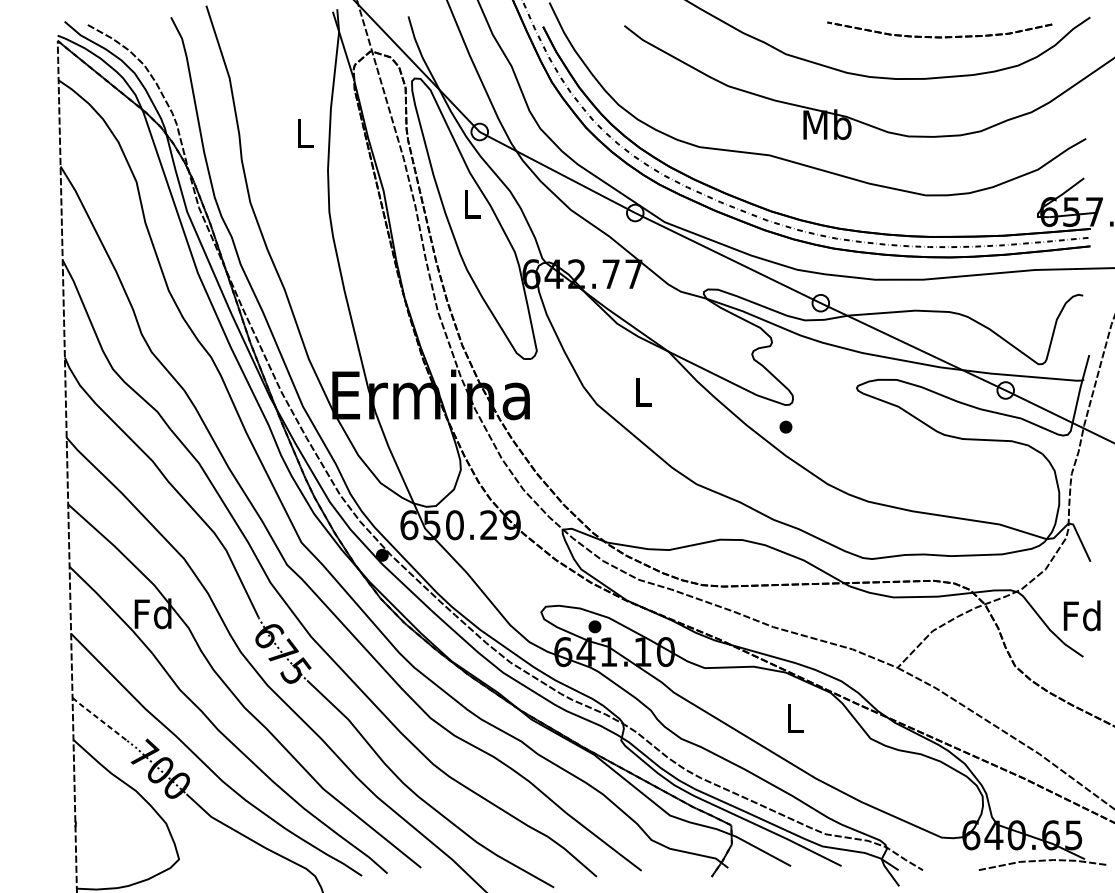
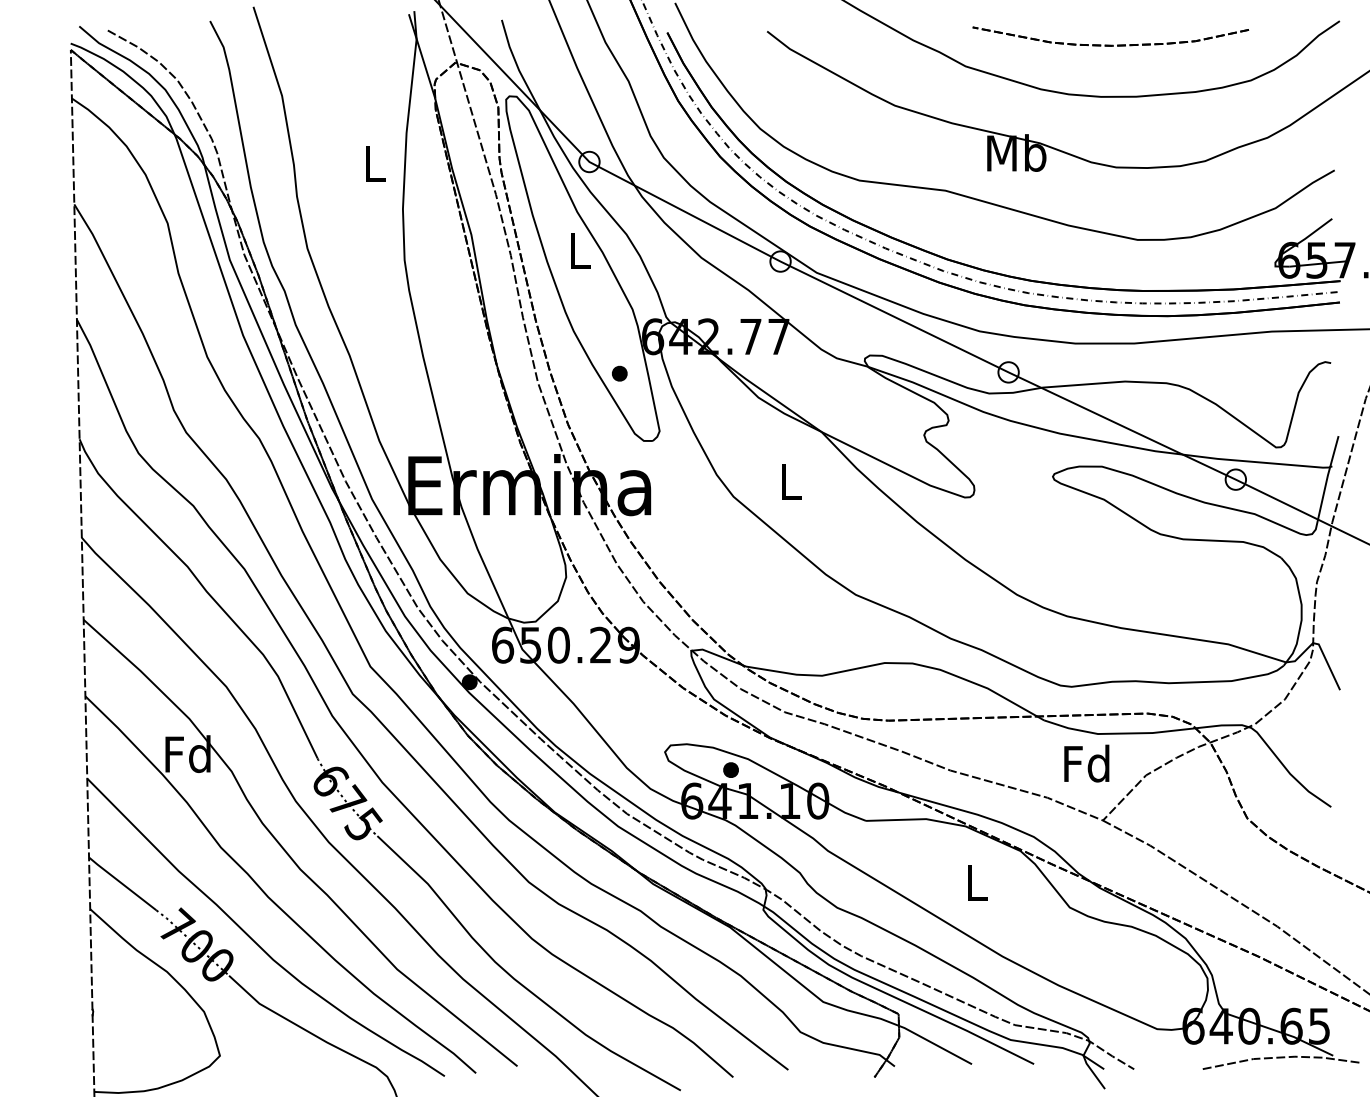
part: (939, 36) -> (1110, 44), moved
part: (785, 426) -> (619, 373), moved
text: (1081, 615) -> (1086, 763), moved
line: (98, 719) -> (121, 883), dashed -> solid

